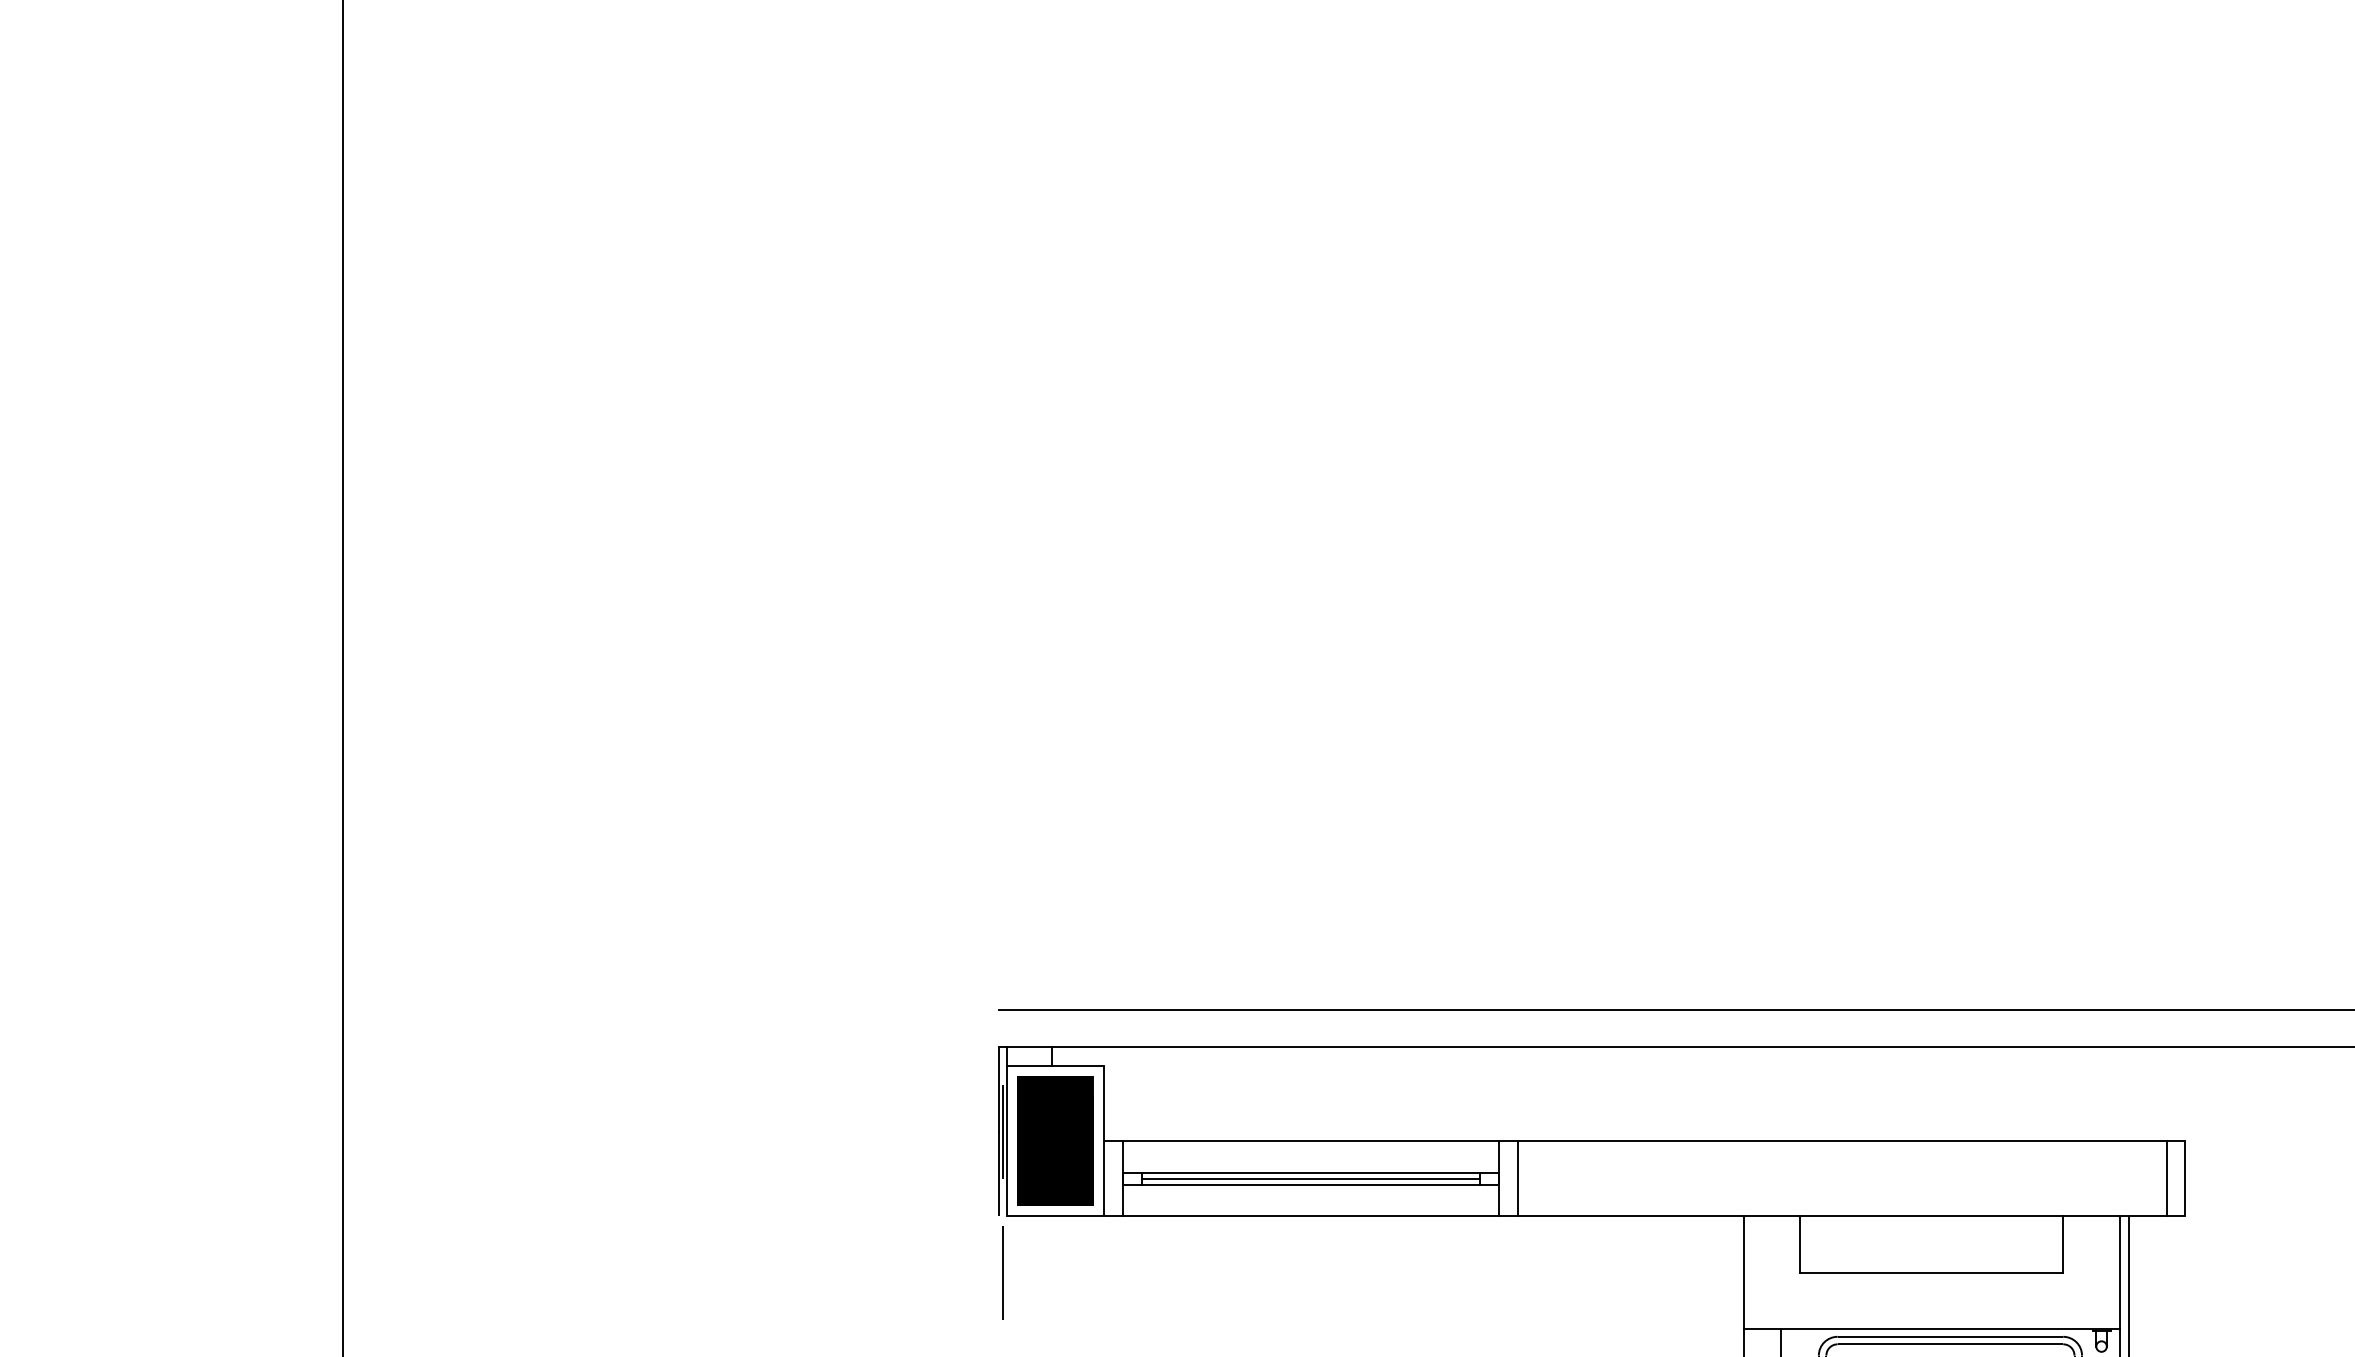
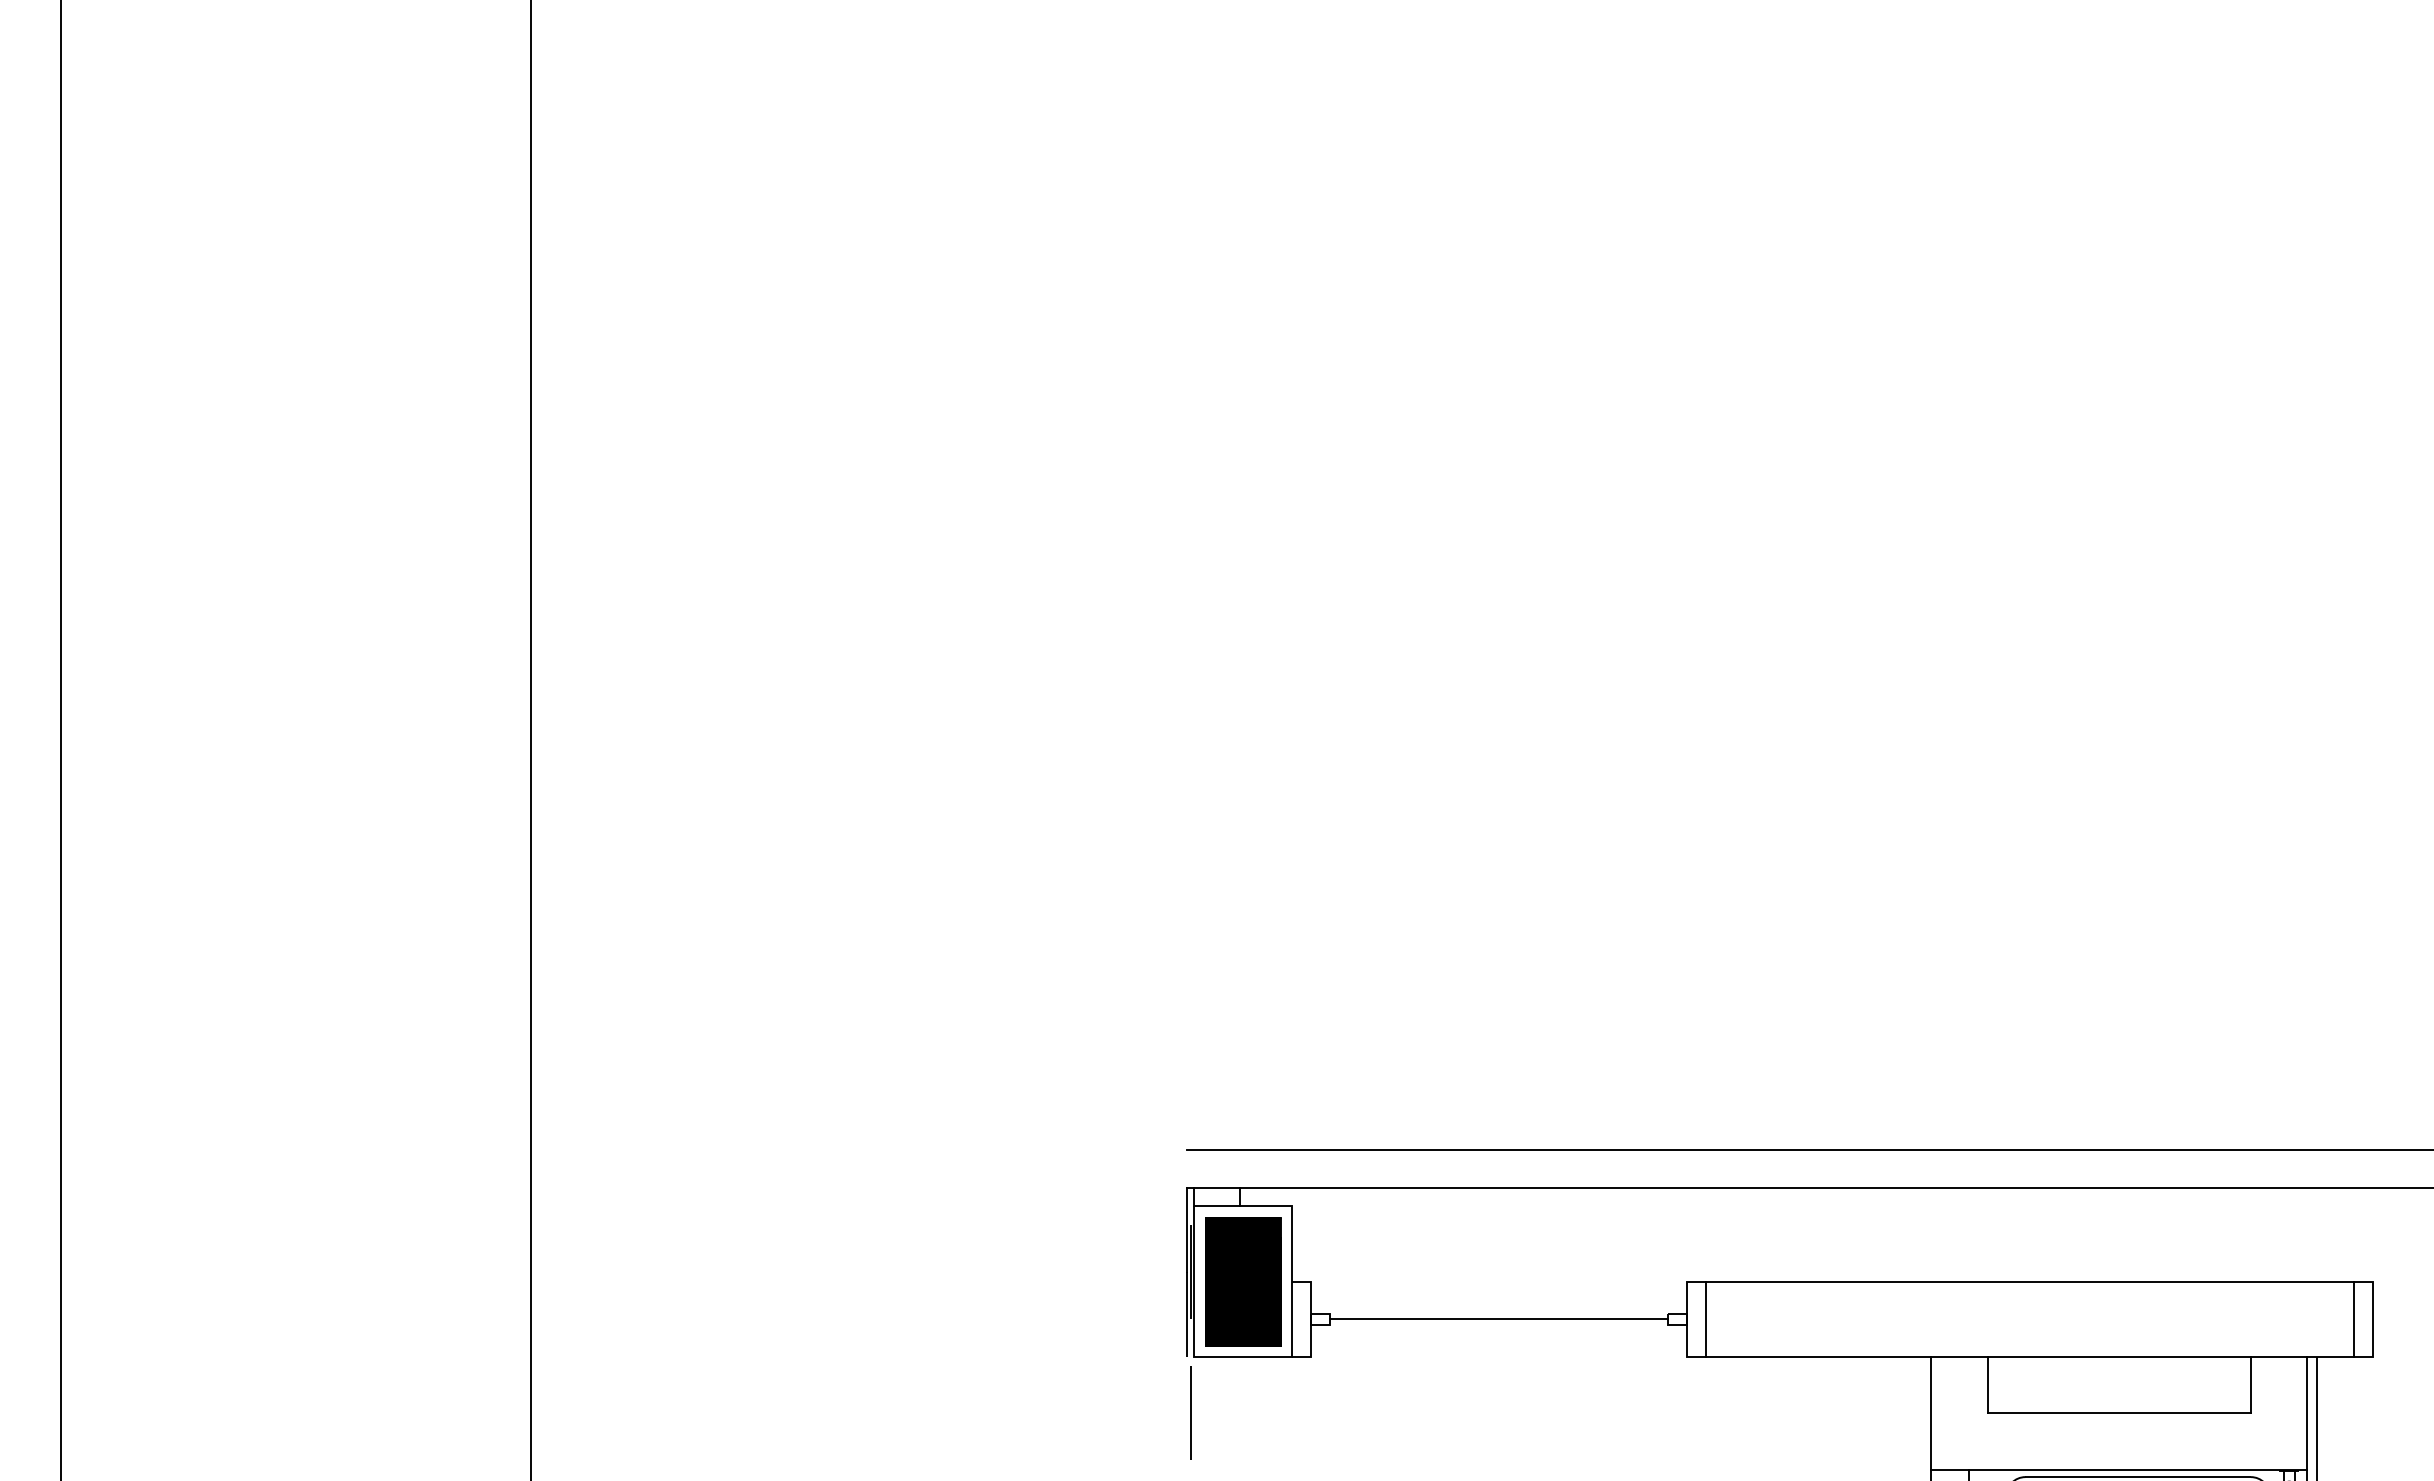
line: (1310, 1141) -> (1498, 1281), removed
line: (1310, 1173) -> (1498, 1313), removed
line: (1310, 1184) -> (1498, 1324), removed
line: (1310, 1216) -> (1498, 1356), removed

